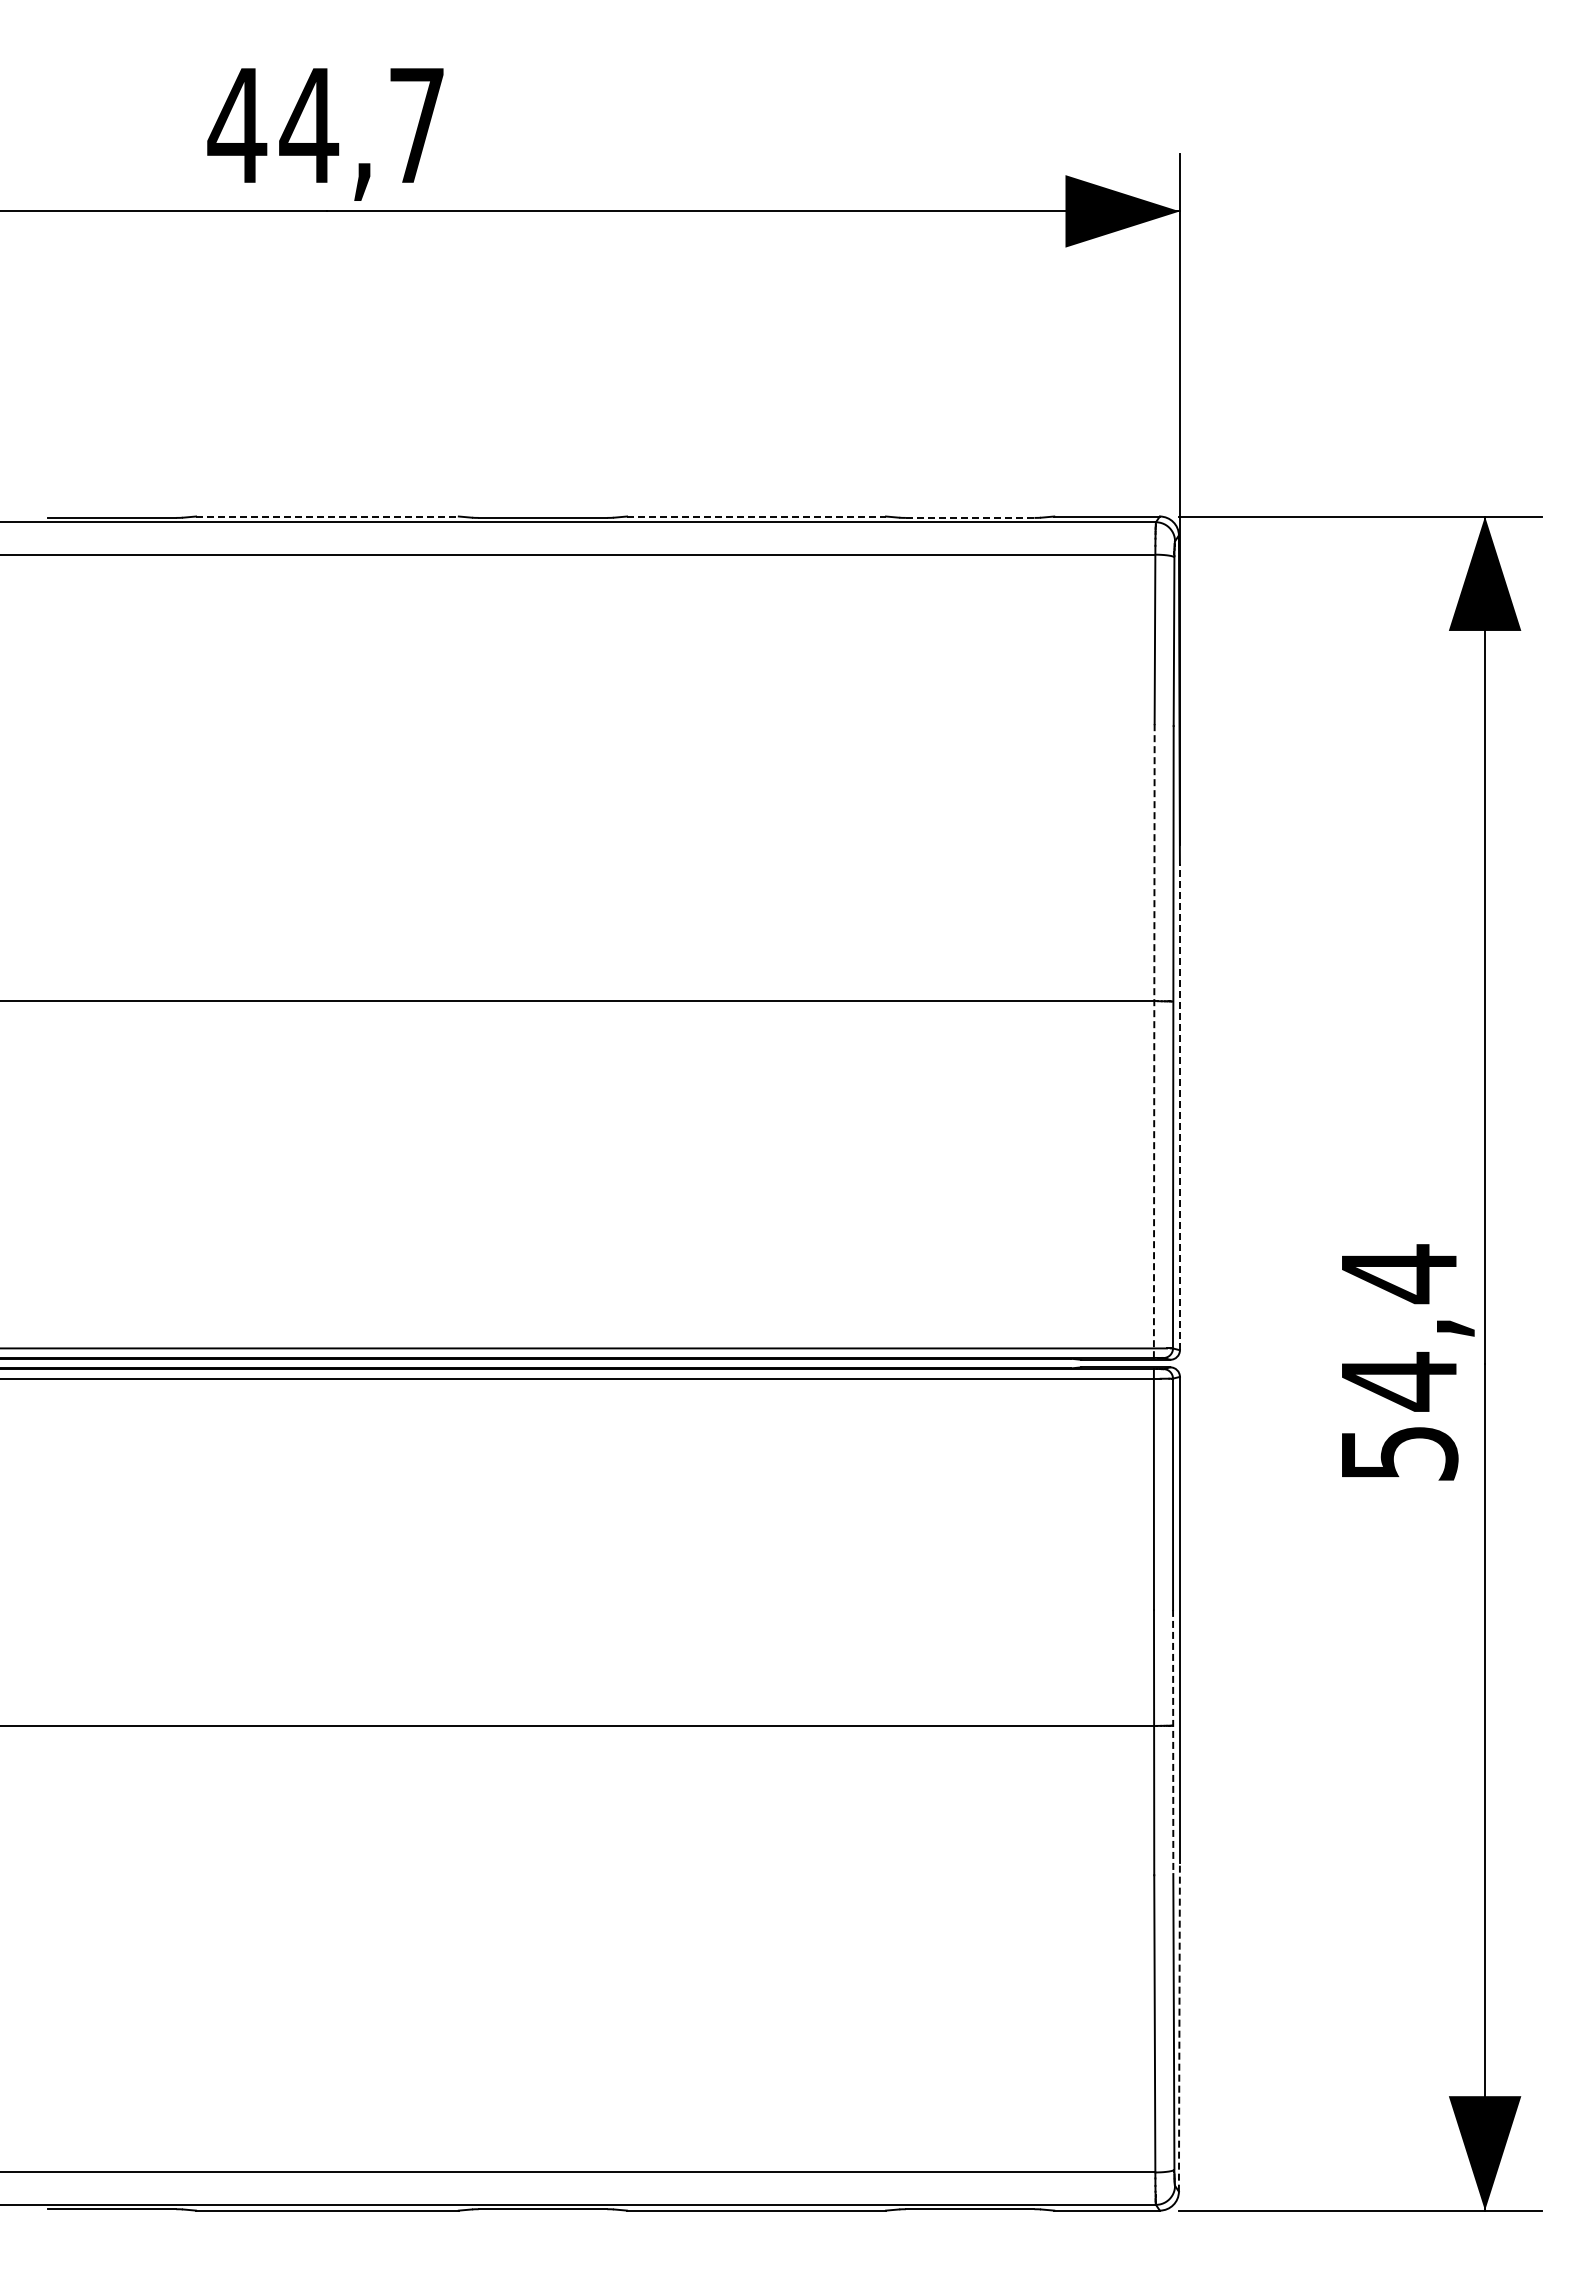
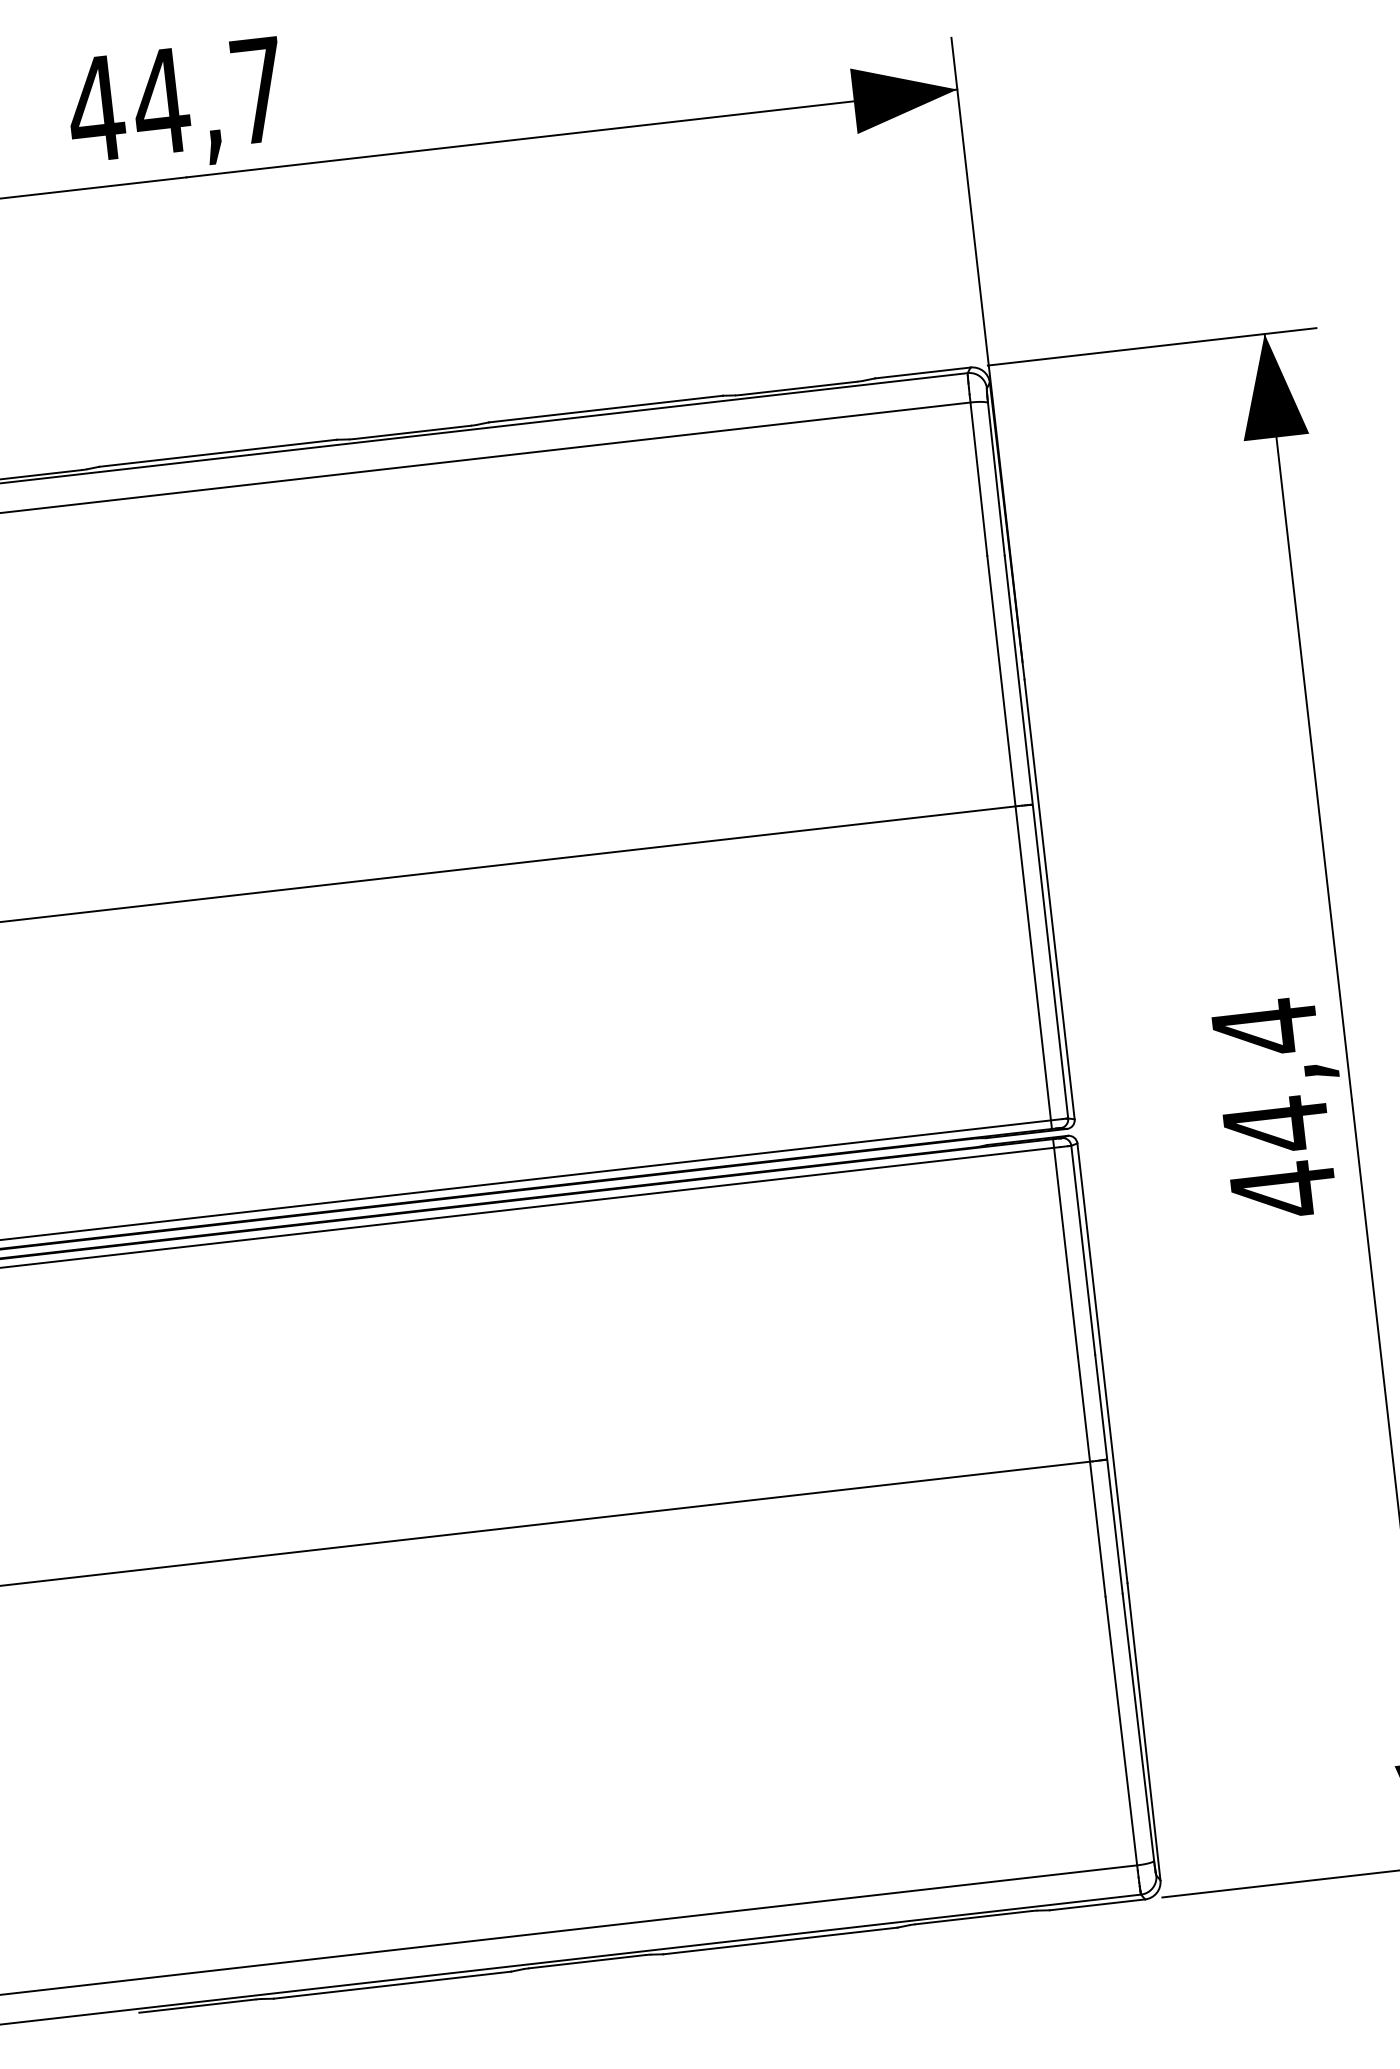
line: (327, 516) -> (217, 453), dashed -> solid
line: (757, 516) -> (606, 408), dashed -> solid
line: (970, 517) -> (799, 387), dashed -> solid
line: (1154, 1041) -> (1019, 842), dashed -> solid
line: (1179, 1106) -> (1049, 898), dashed -> solid
text: (1400, 1453) -> (1284, 1190), 54,4 -> 44,4
line: (1173, 1742) -> (1109, 1474), dashed -> solid
line: (1179, 2026) -> (1143, 1730), dashed -> solid

